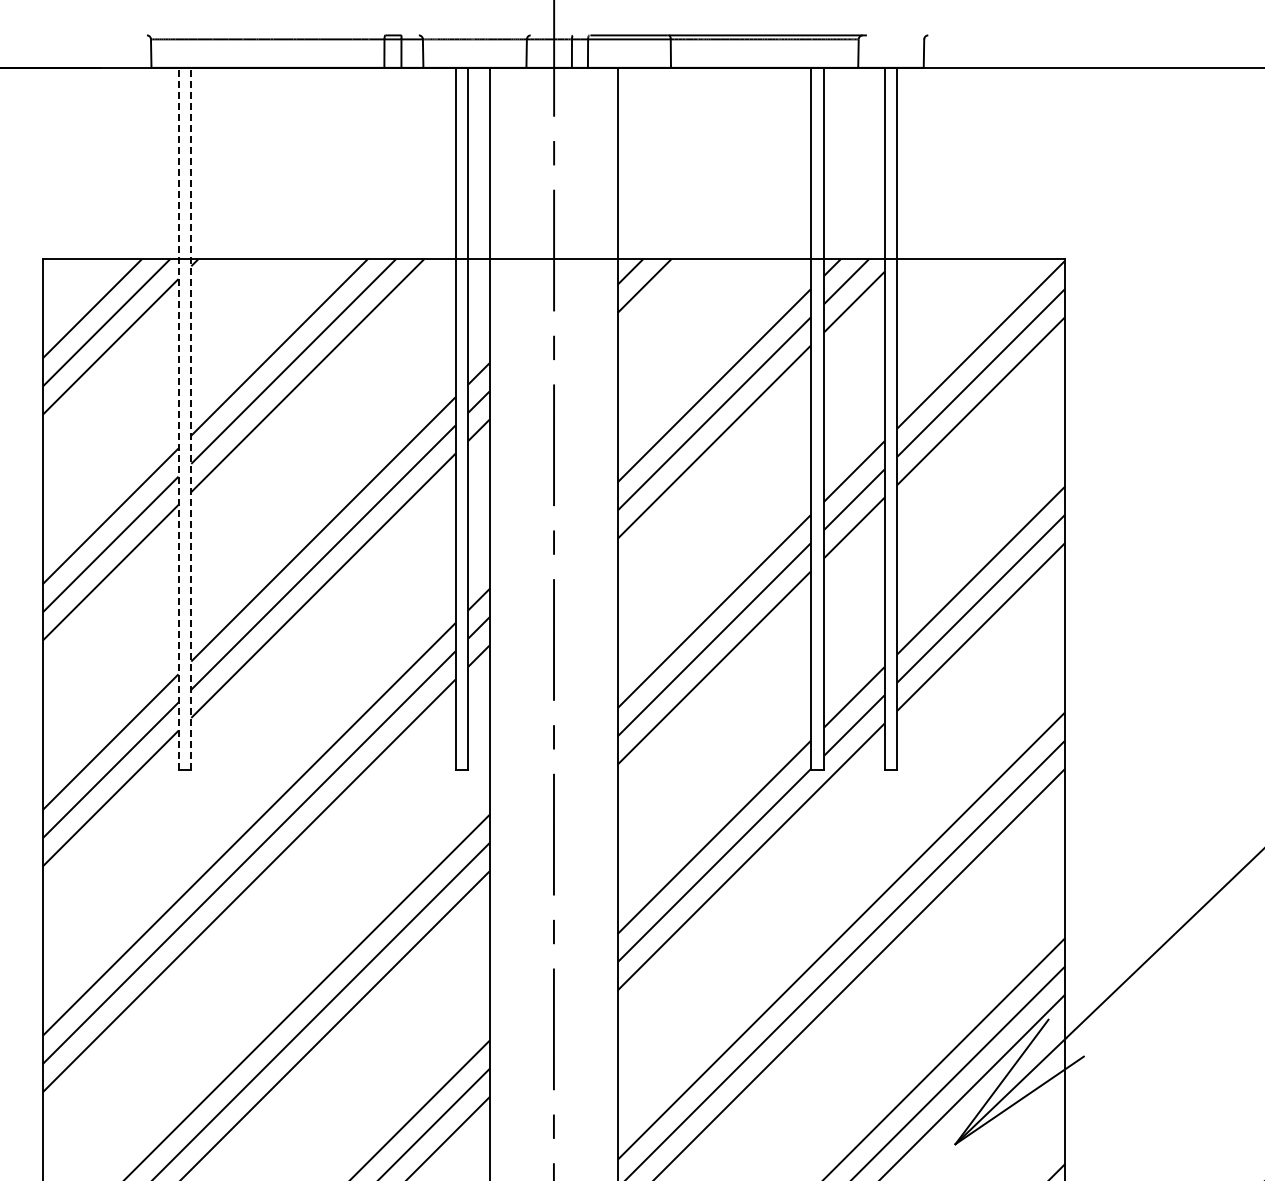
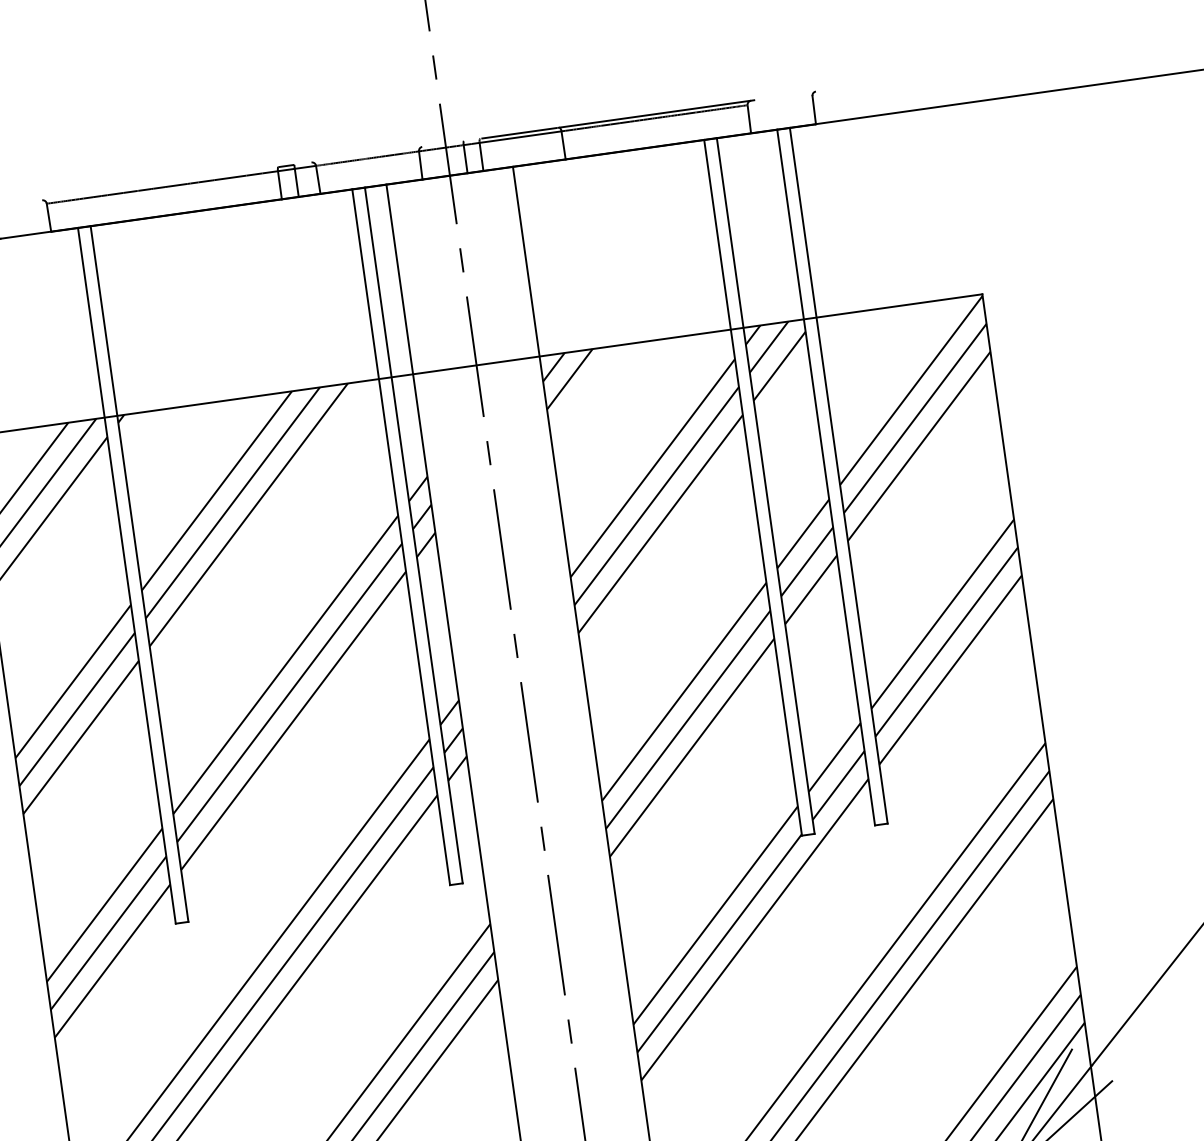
line: (178, 418) -> (126, 575), dashed -> solid
line: (191, 418) -> (139, 573), dashed -> solid

